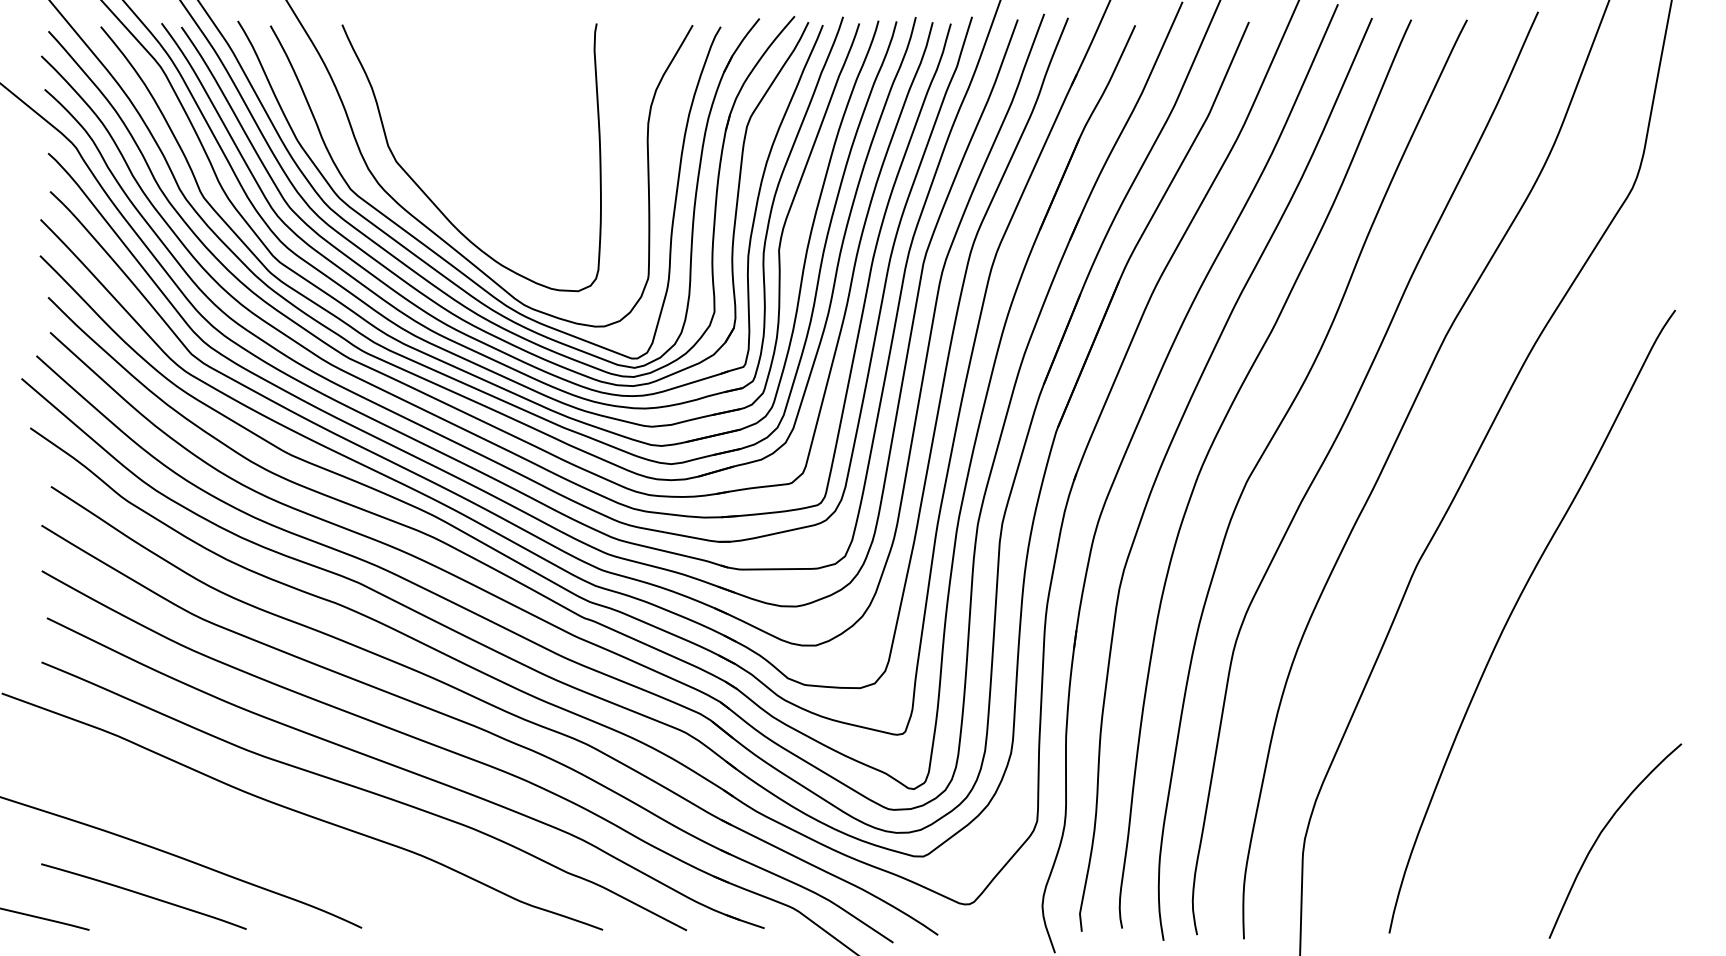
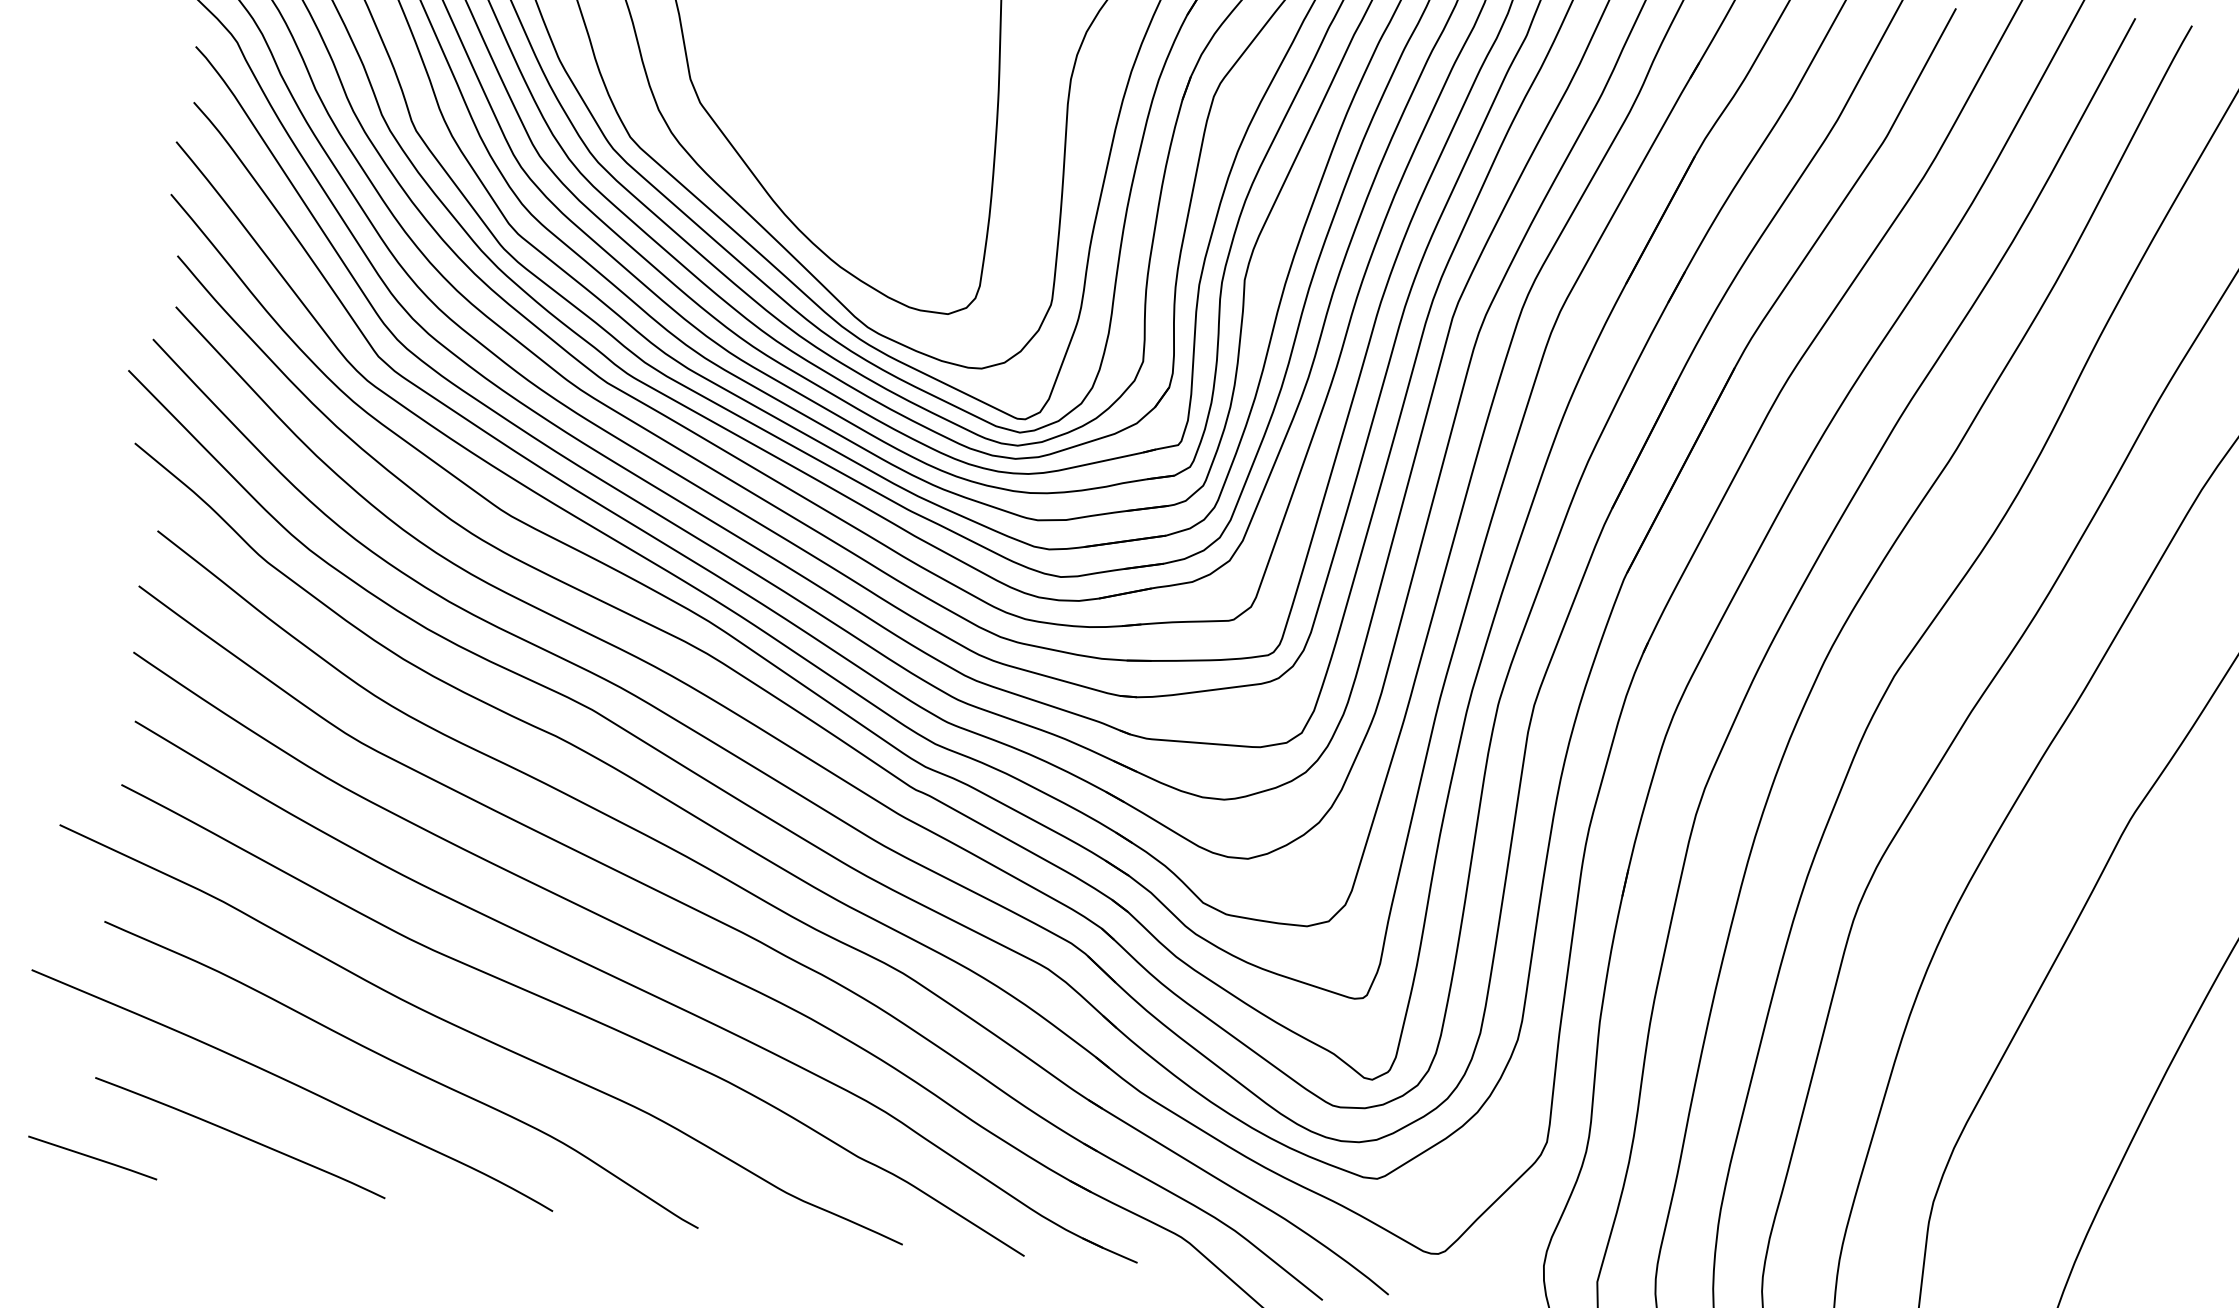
curve: (252, 839) -> (405, 1068), added

